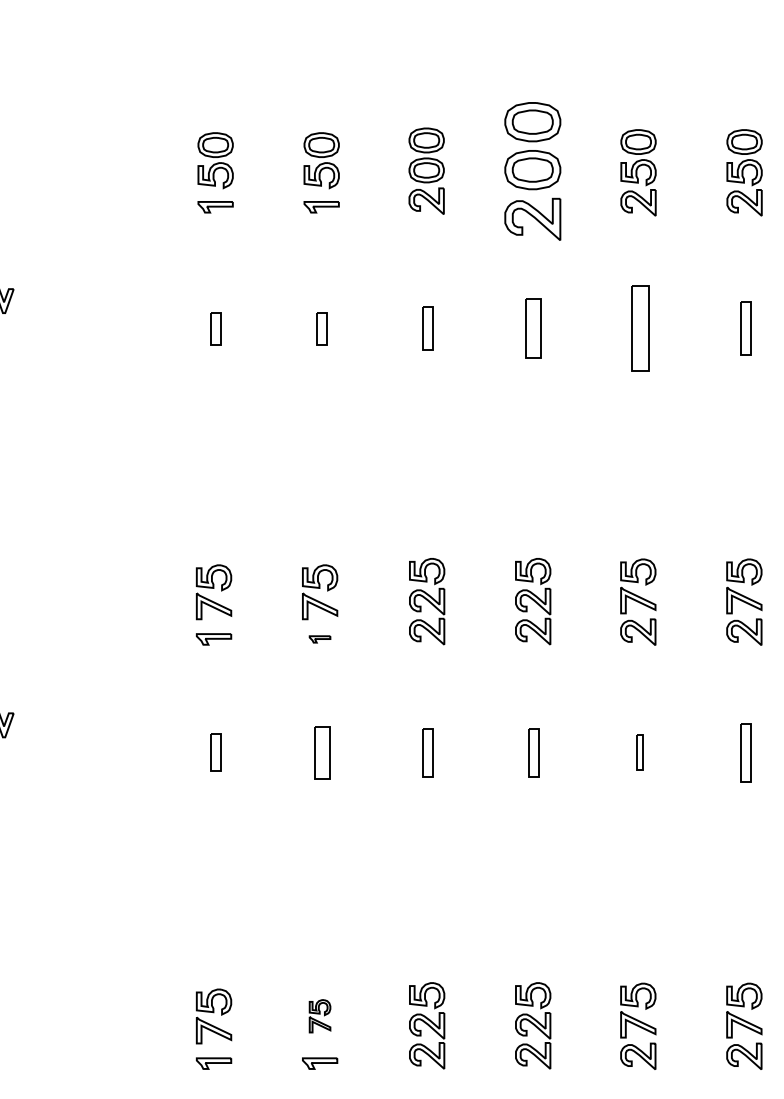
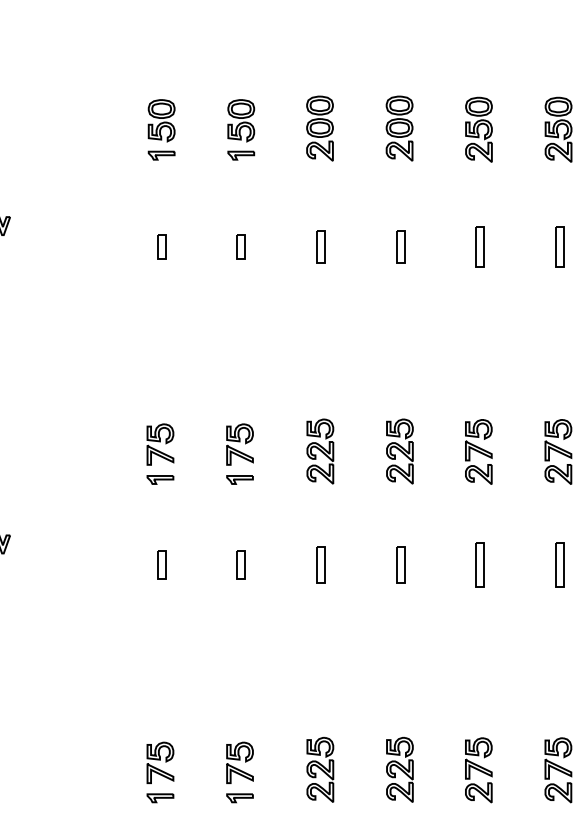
part: (532, 171) -> (399, 128), size x0.62
part: (533, 328) -> (400, 246), size x0.71
part: (639, 328) -> (479, 246), size x0.62
part: (319, 638) -> (239, 479), size x1.67
part: (320, 752) -> (240, 564), size x0.71
part: (639, 752) -> (479, 564), size x1.67
part: (319, 1015) -> (239, 762), size x1.67

